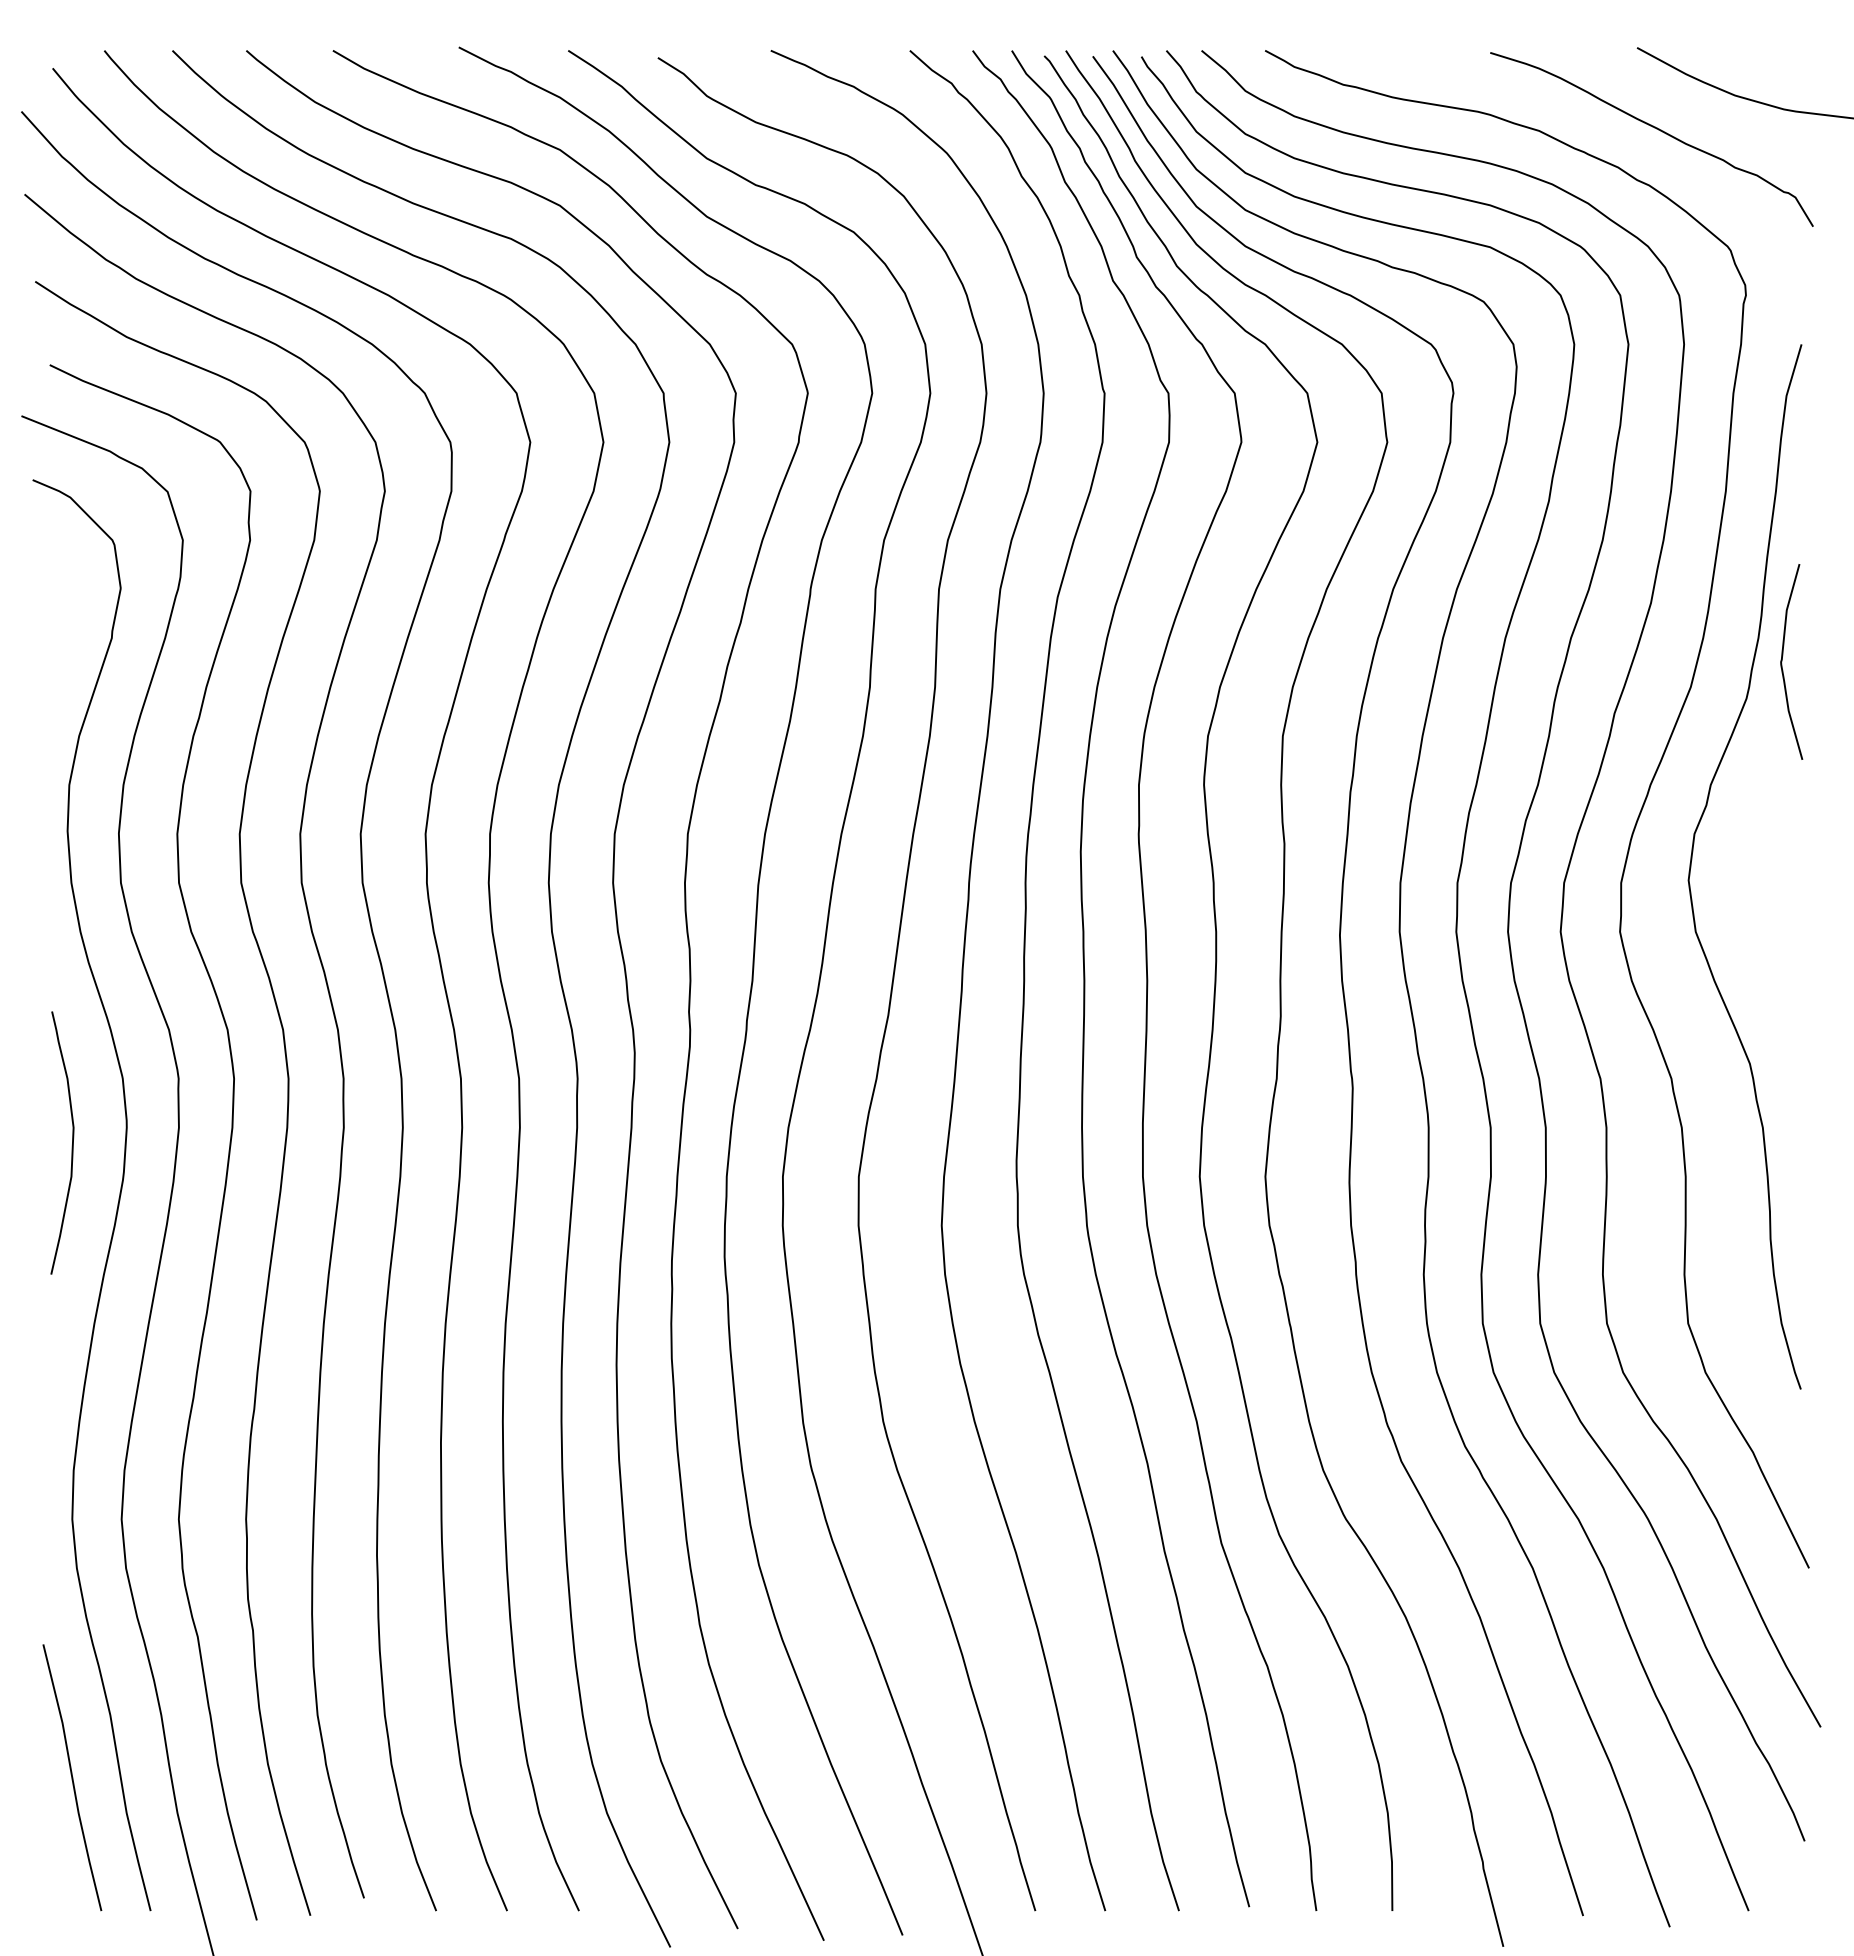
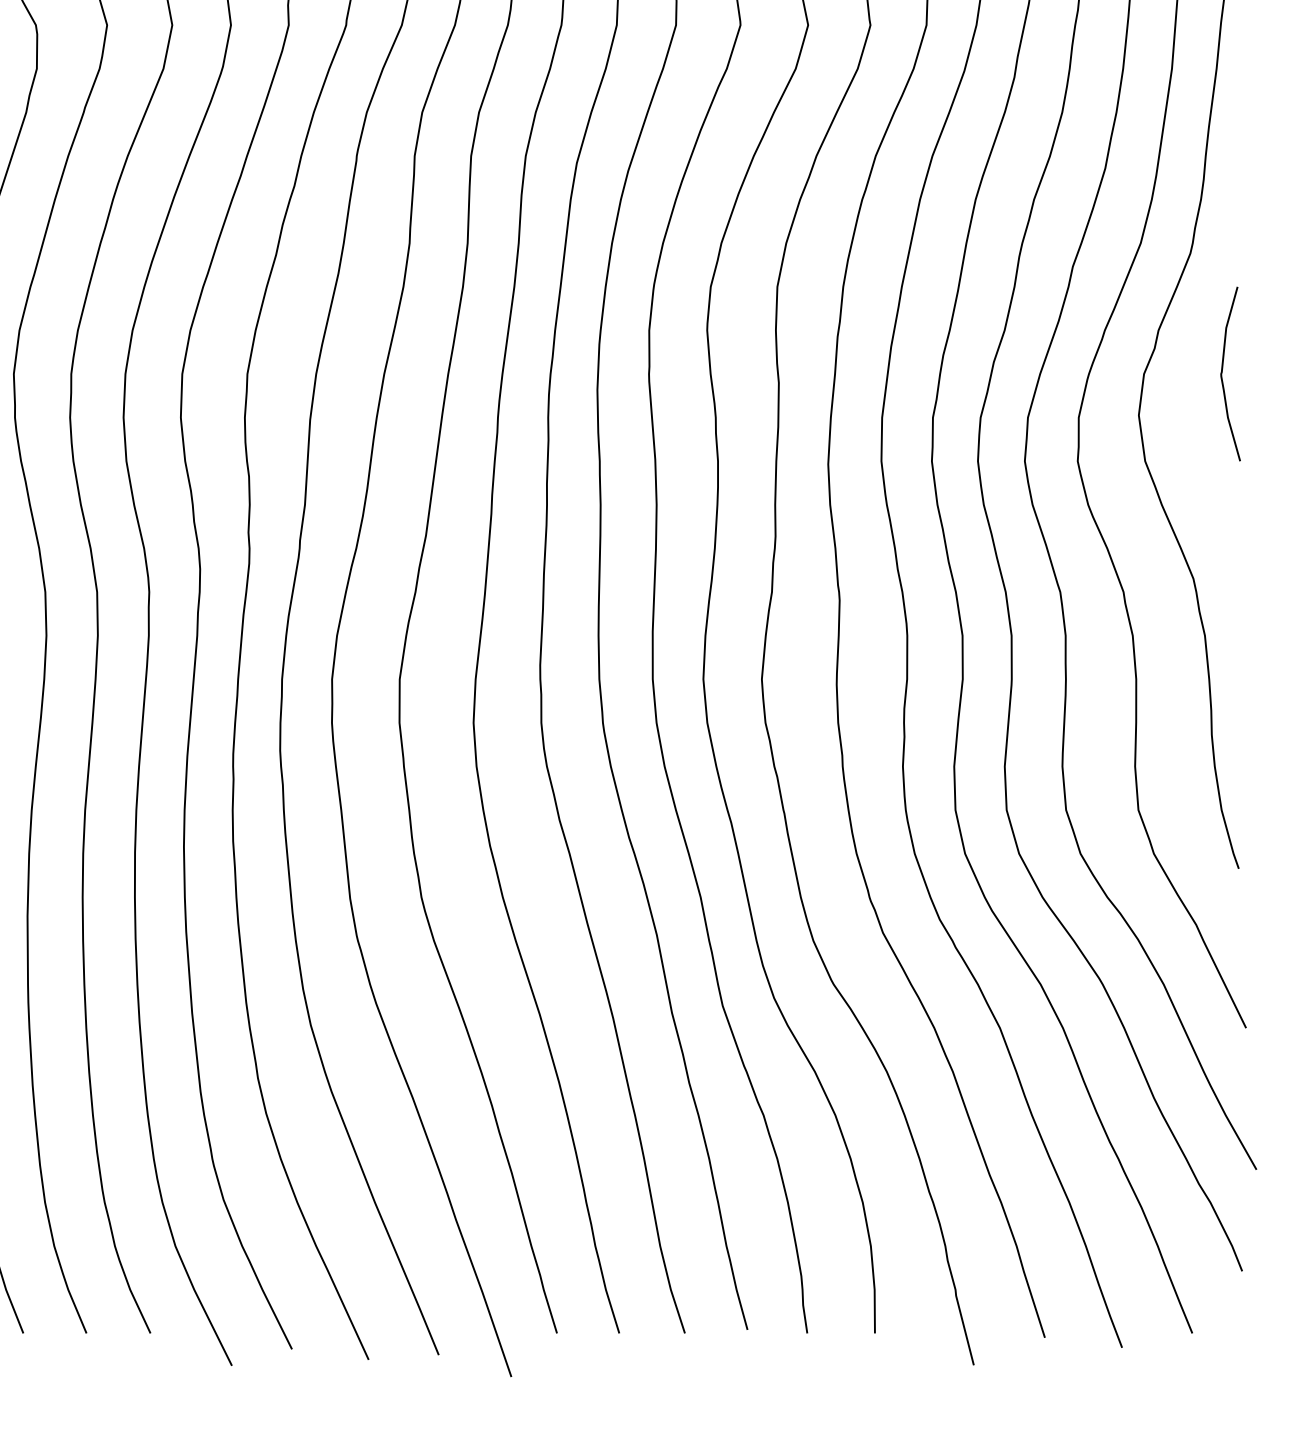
curve: (1782, 661) -> (1222, 373), moved

